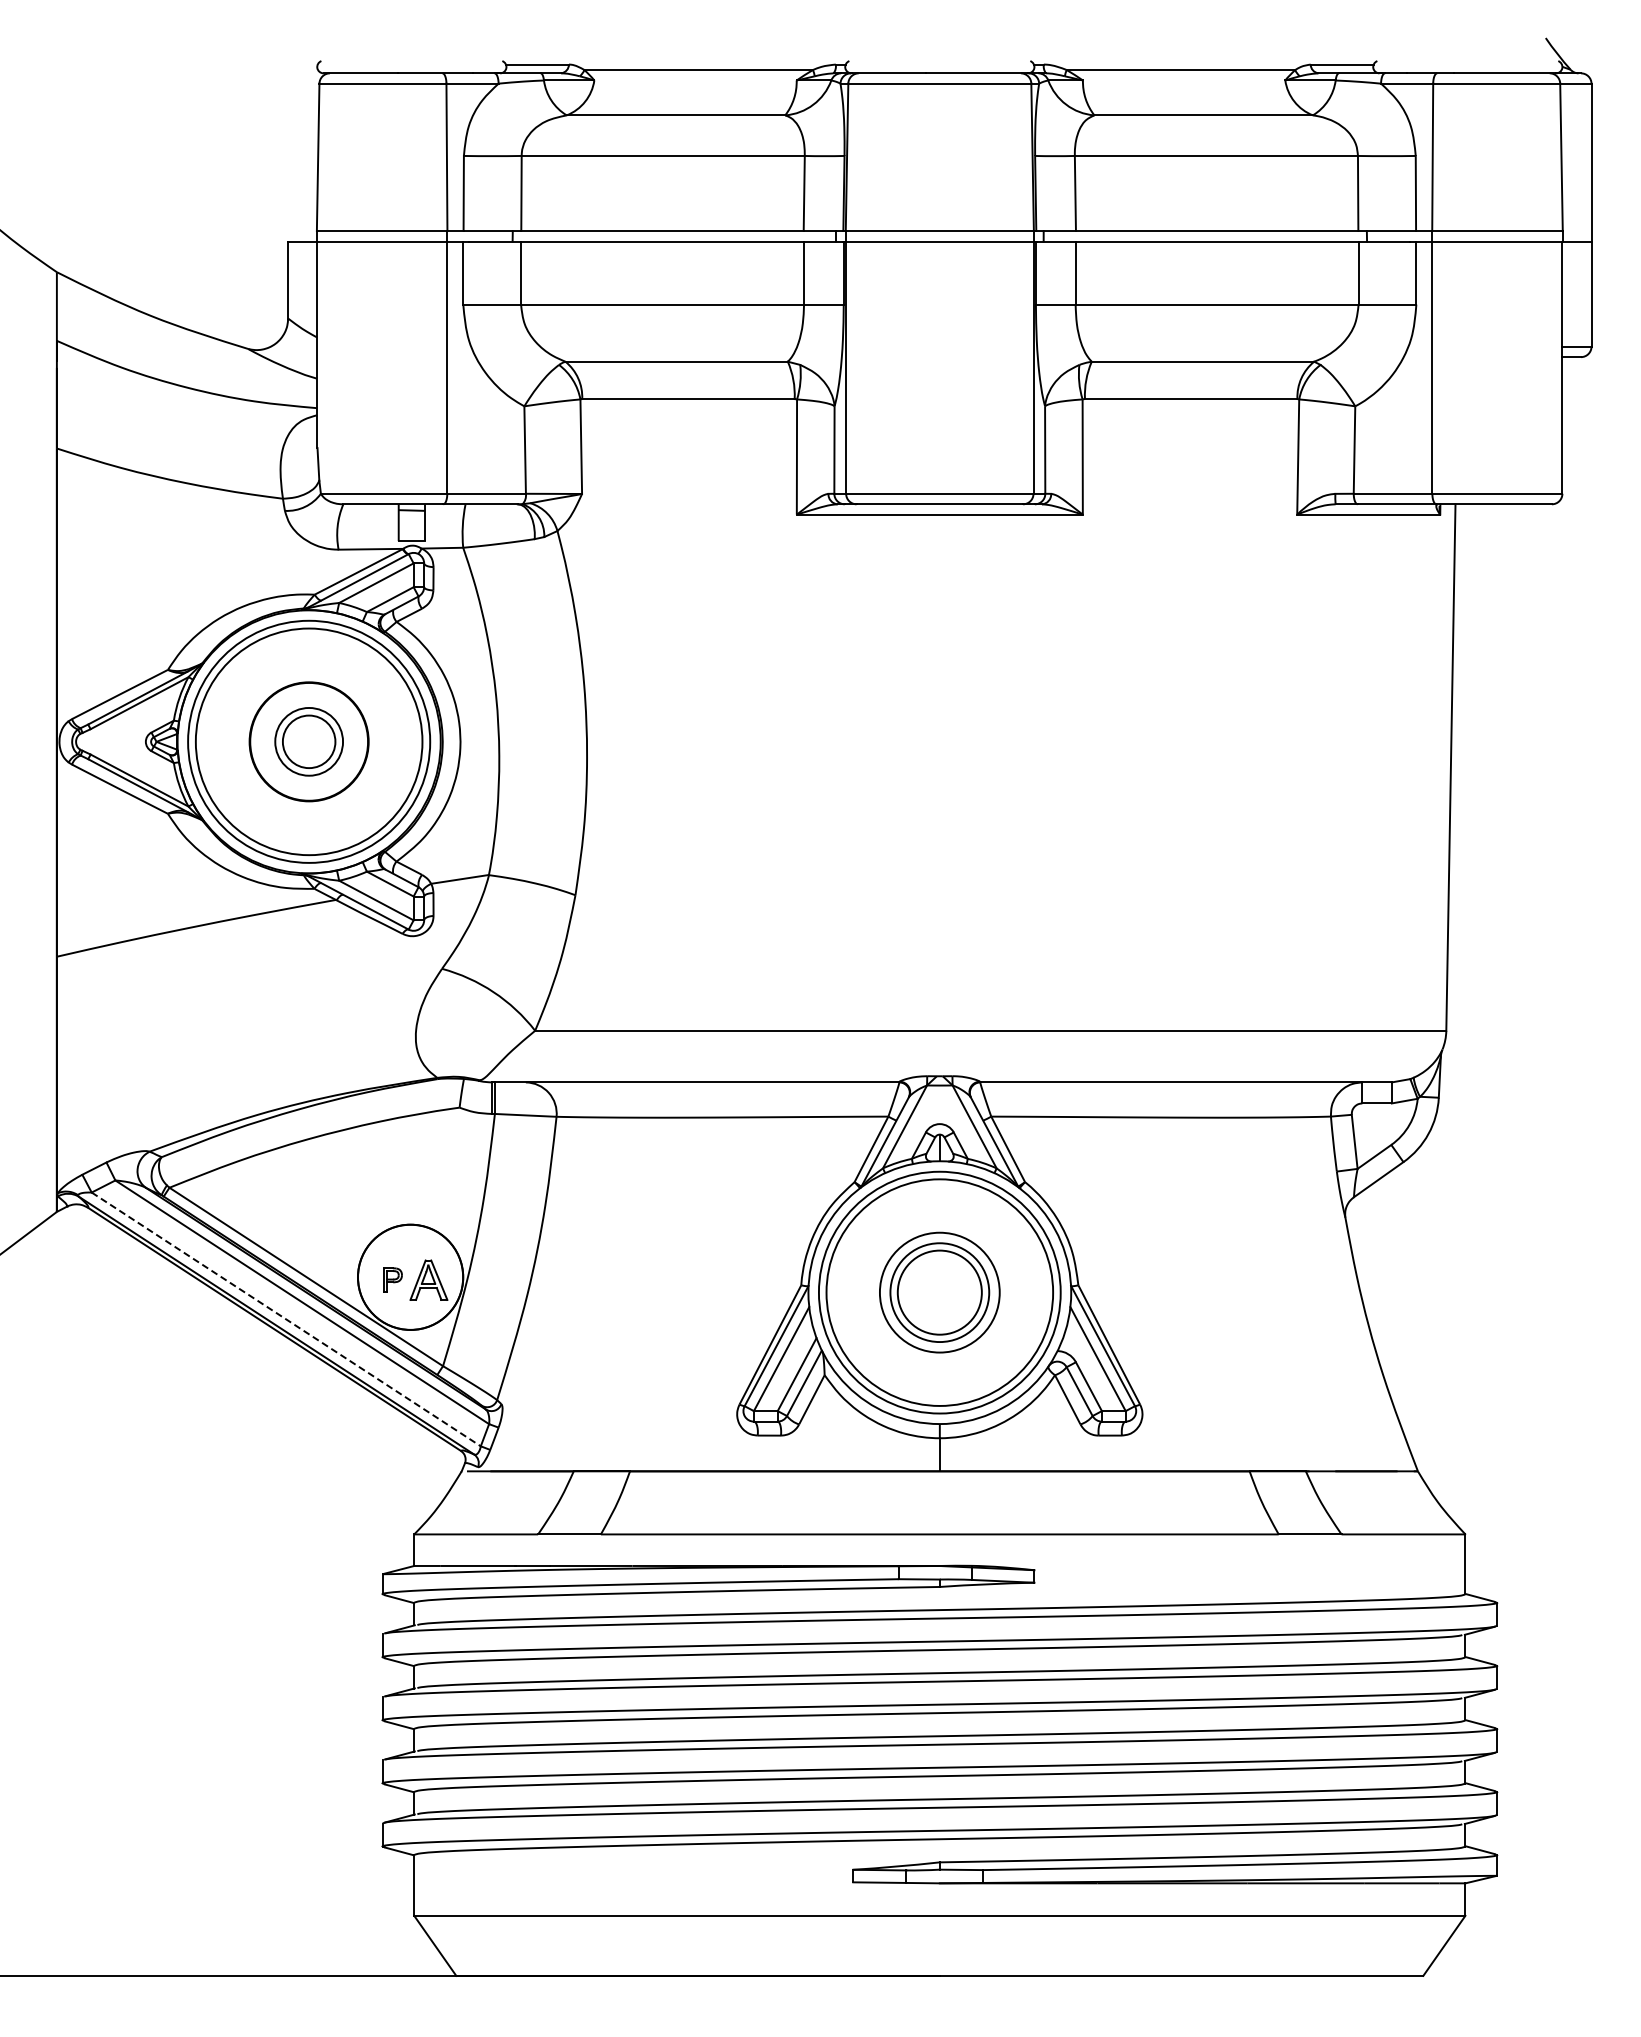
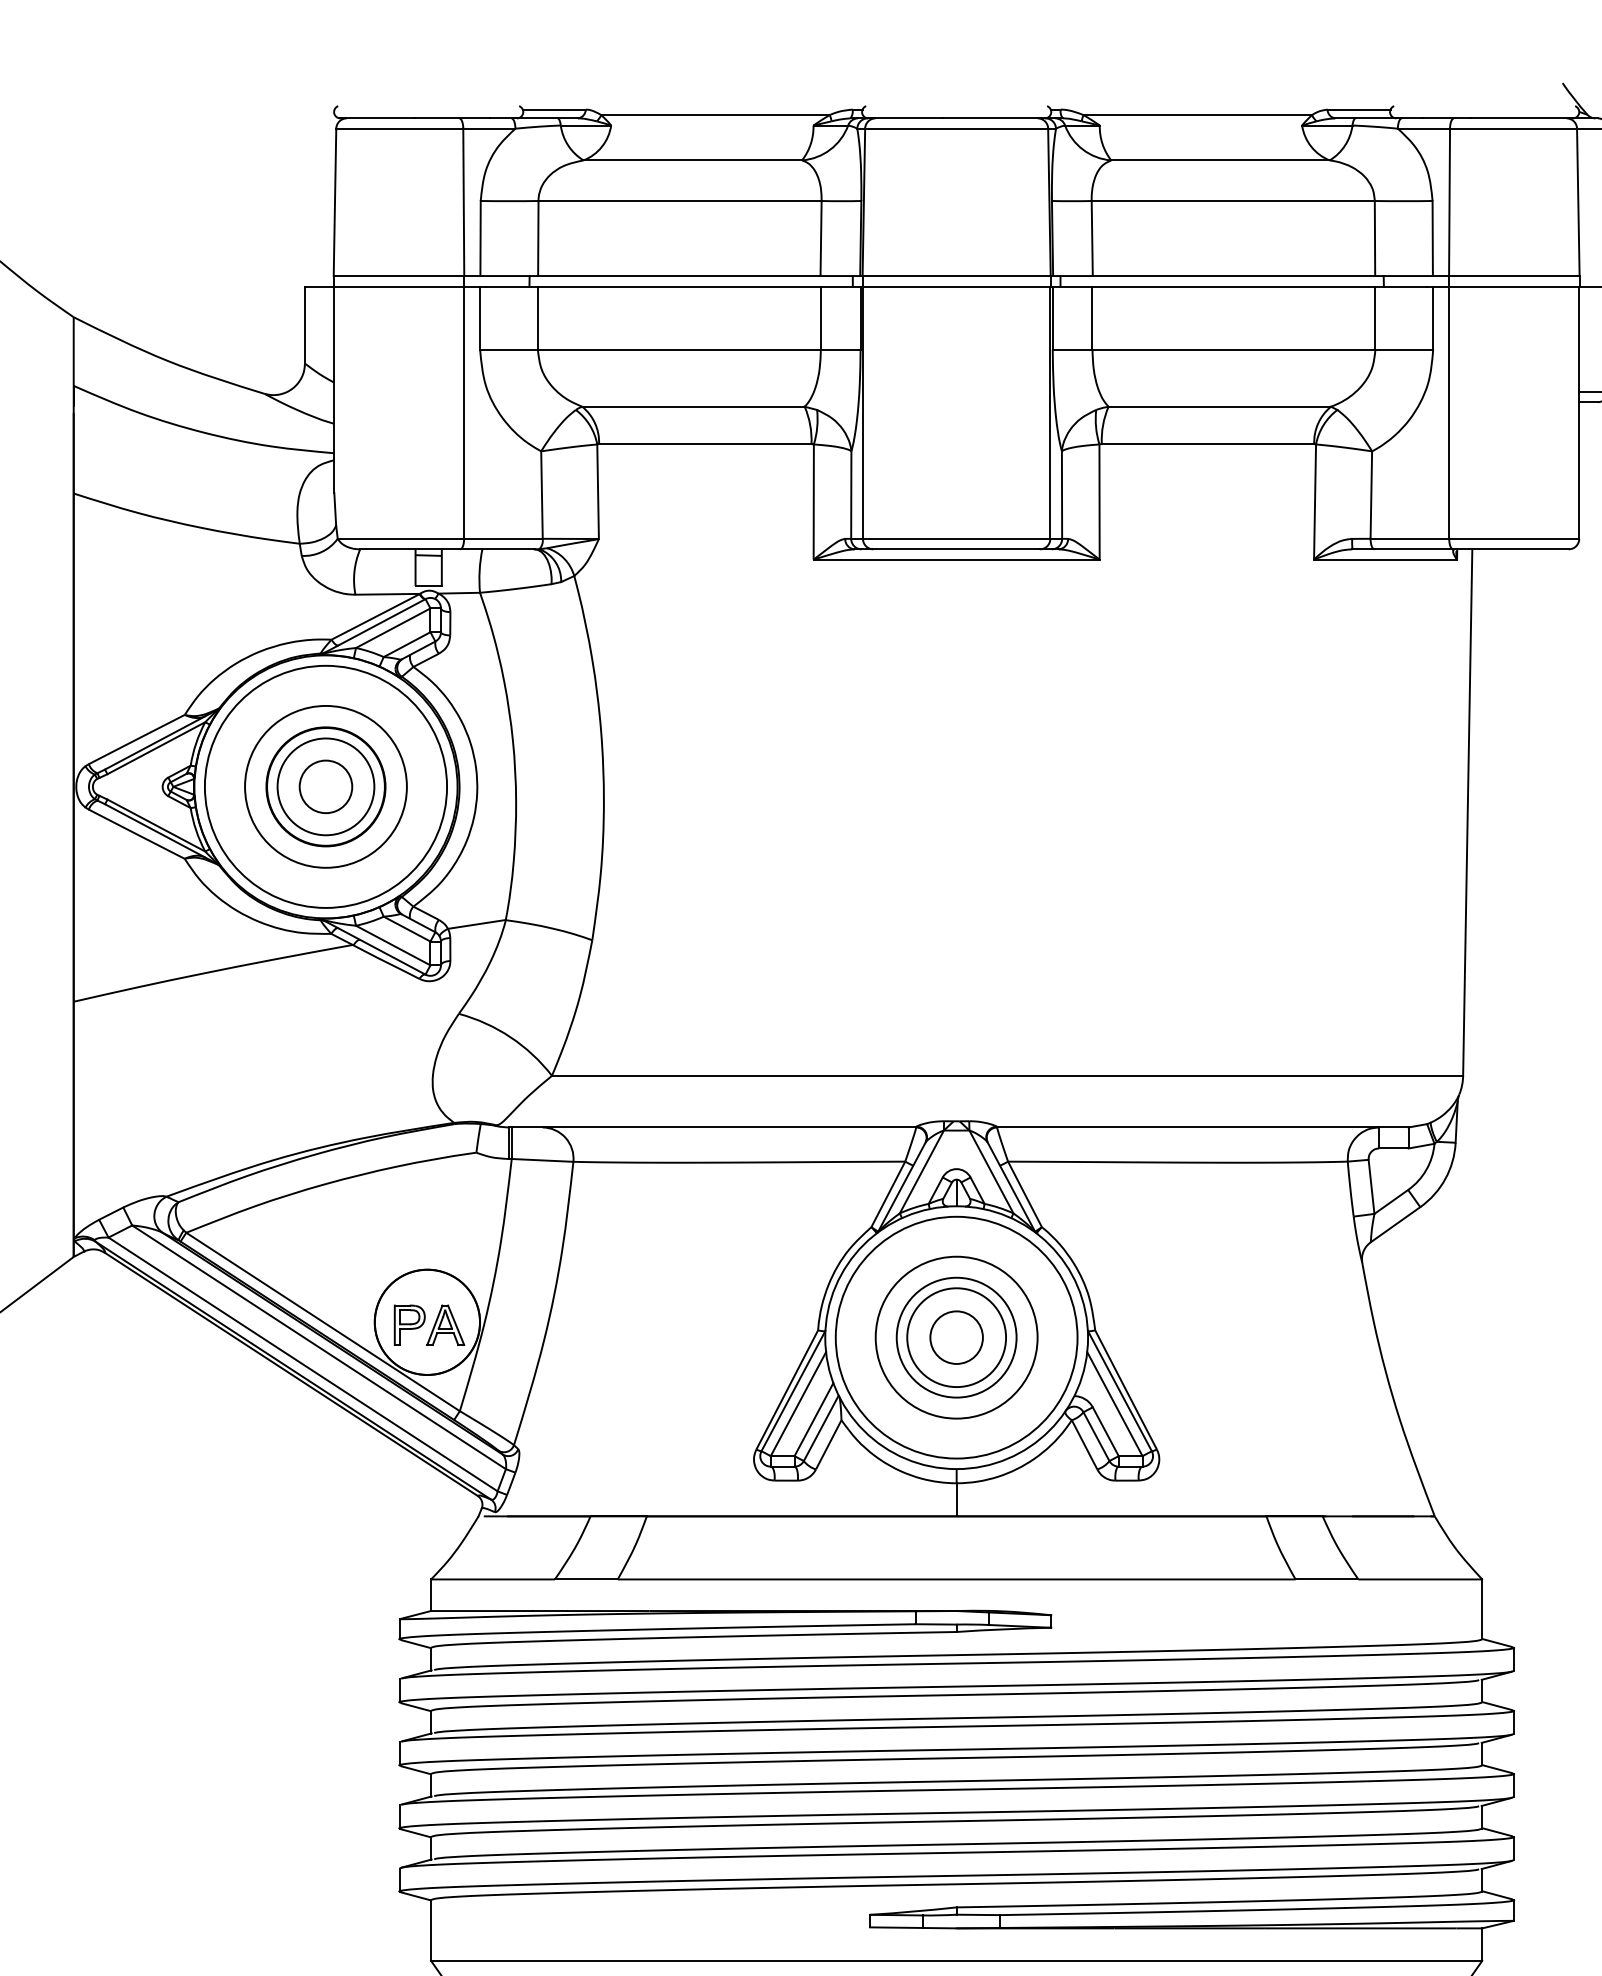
circle: (308, 741) -> (325, 786), size x1.43
circle: (309, 741) -> (326, 786), size x0.71
part: (392, 1279) -> (409, 1324), size x1.67
circle: (939, 1292) -> (956, 1337), size x0.62
circle: (939, 1292) -> (956, 1337), size x0.71
line: (286, 1319) -> (303, 1364), dashed -> solid

